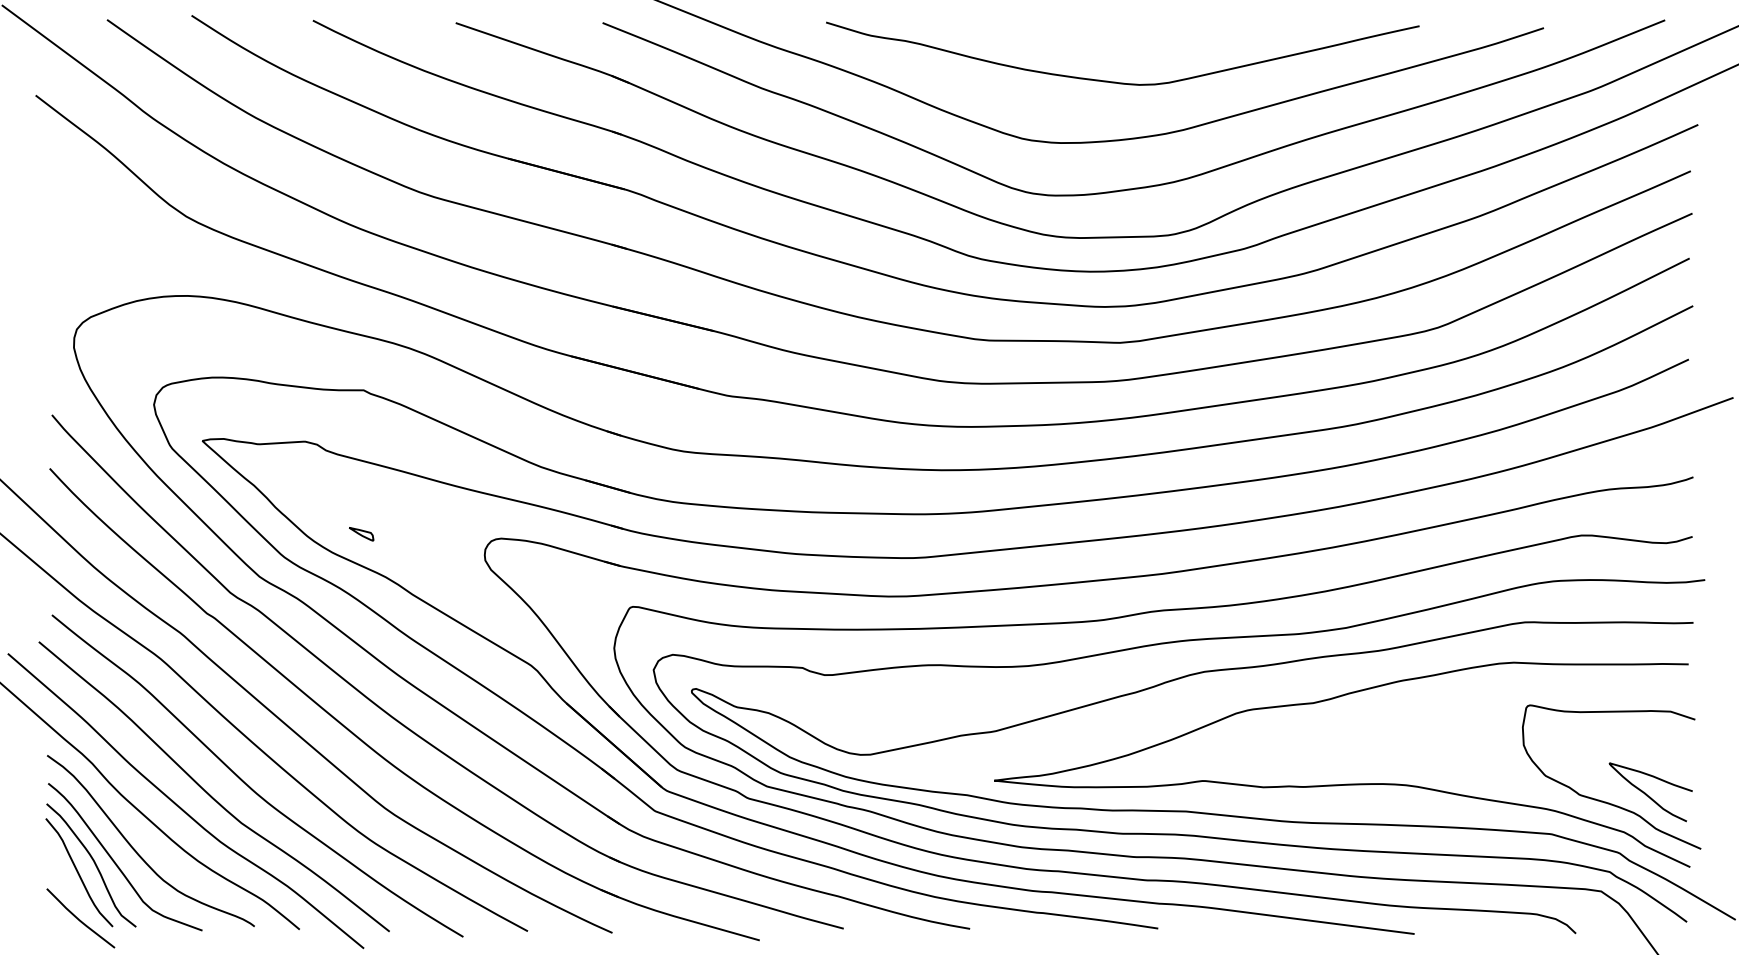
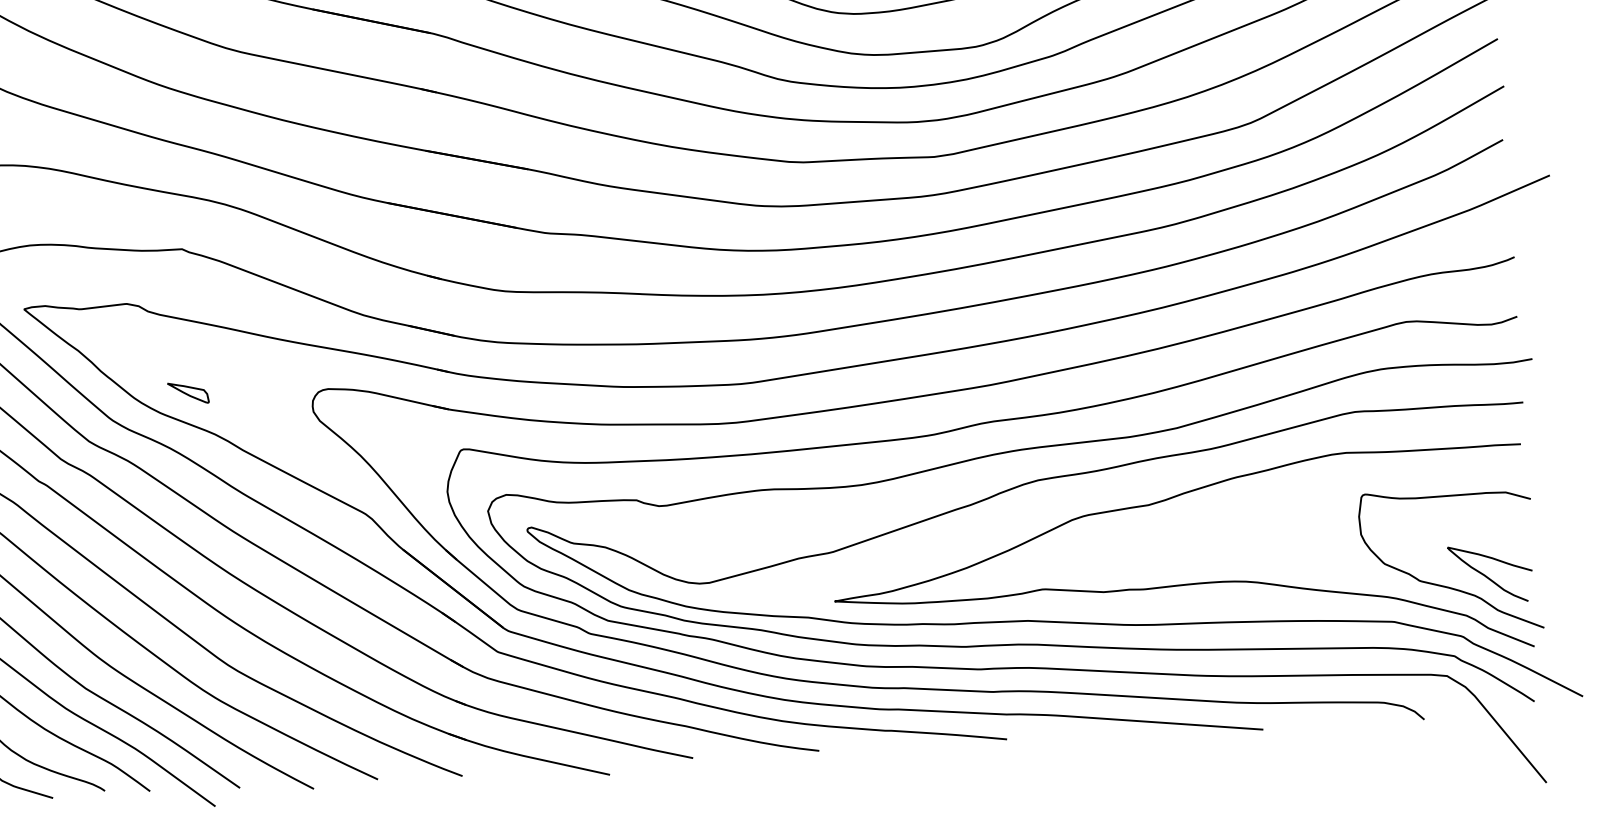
part: (361, 533) -> (188, 392), size x1.67

